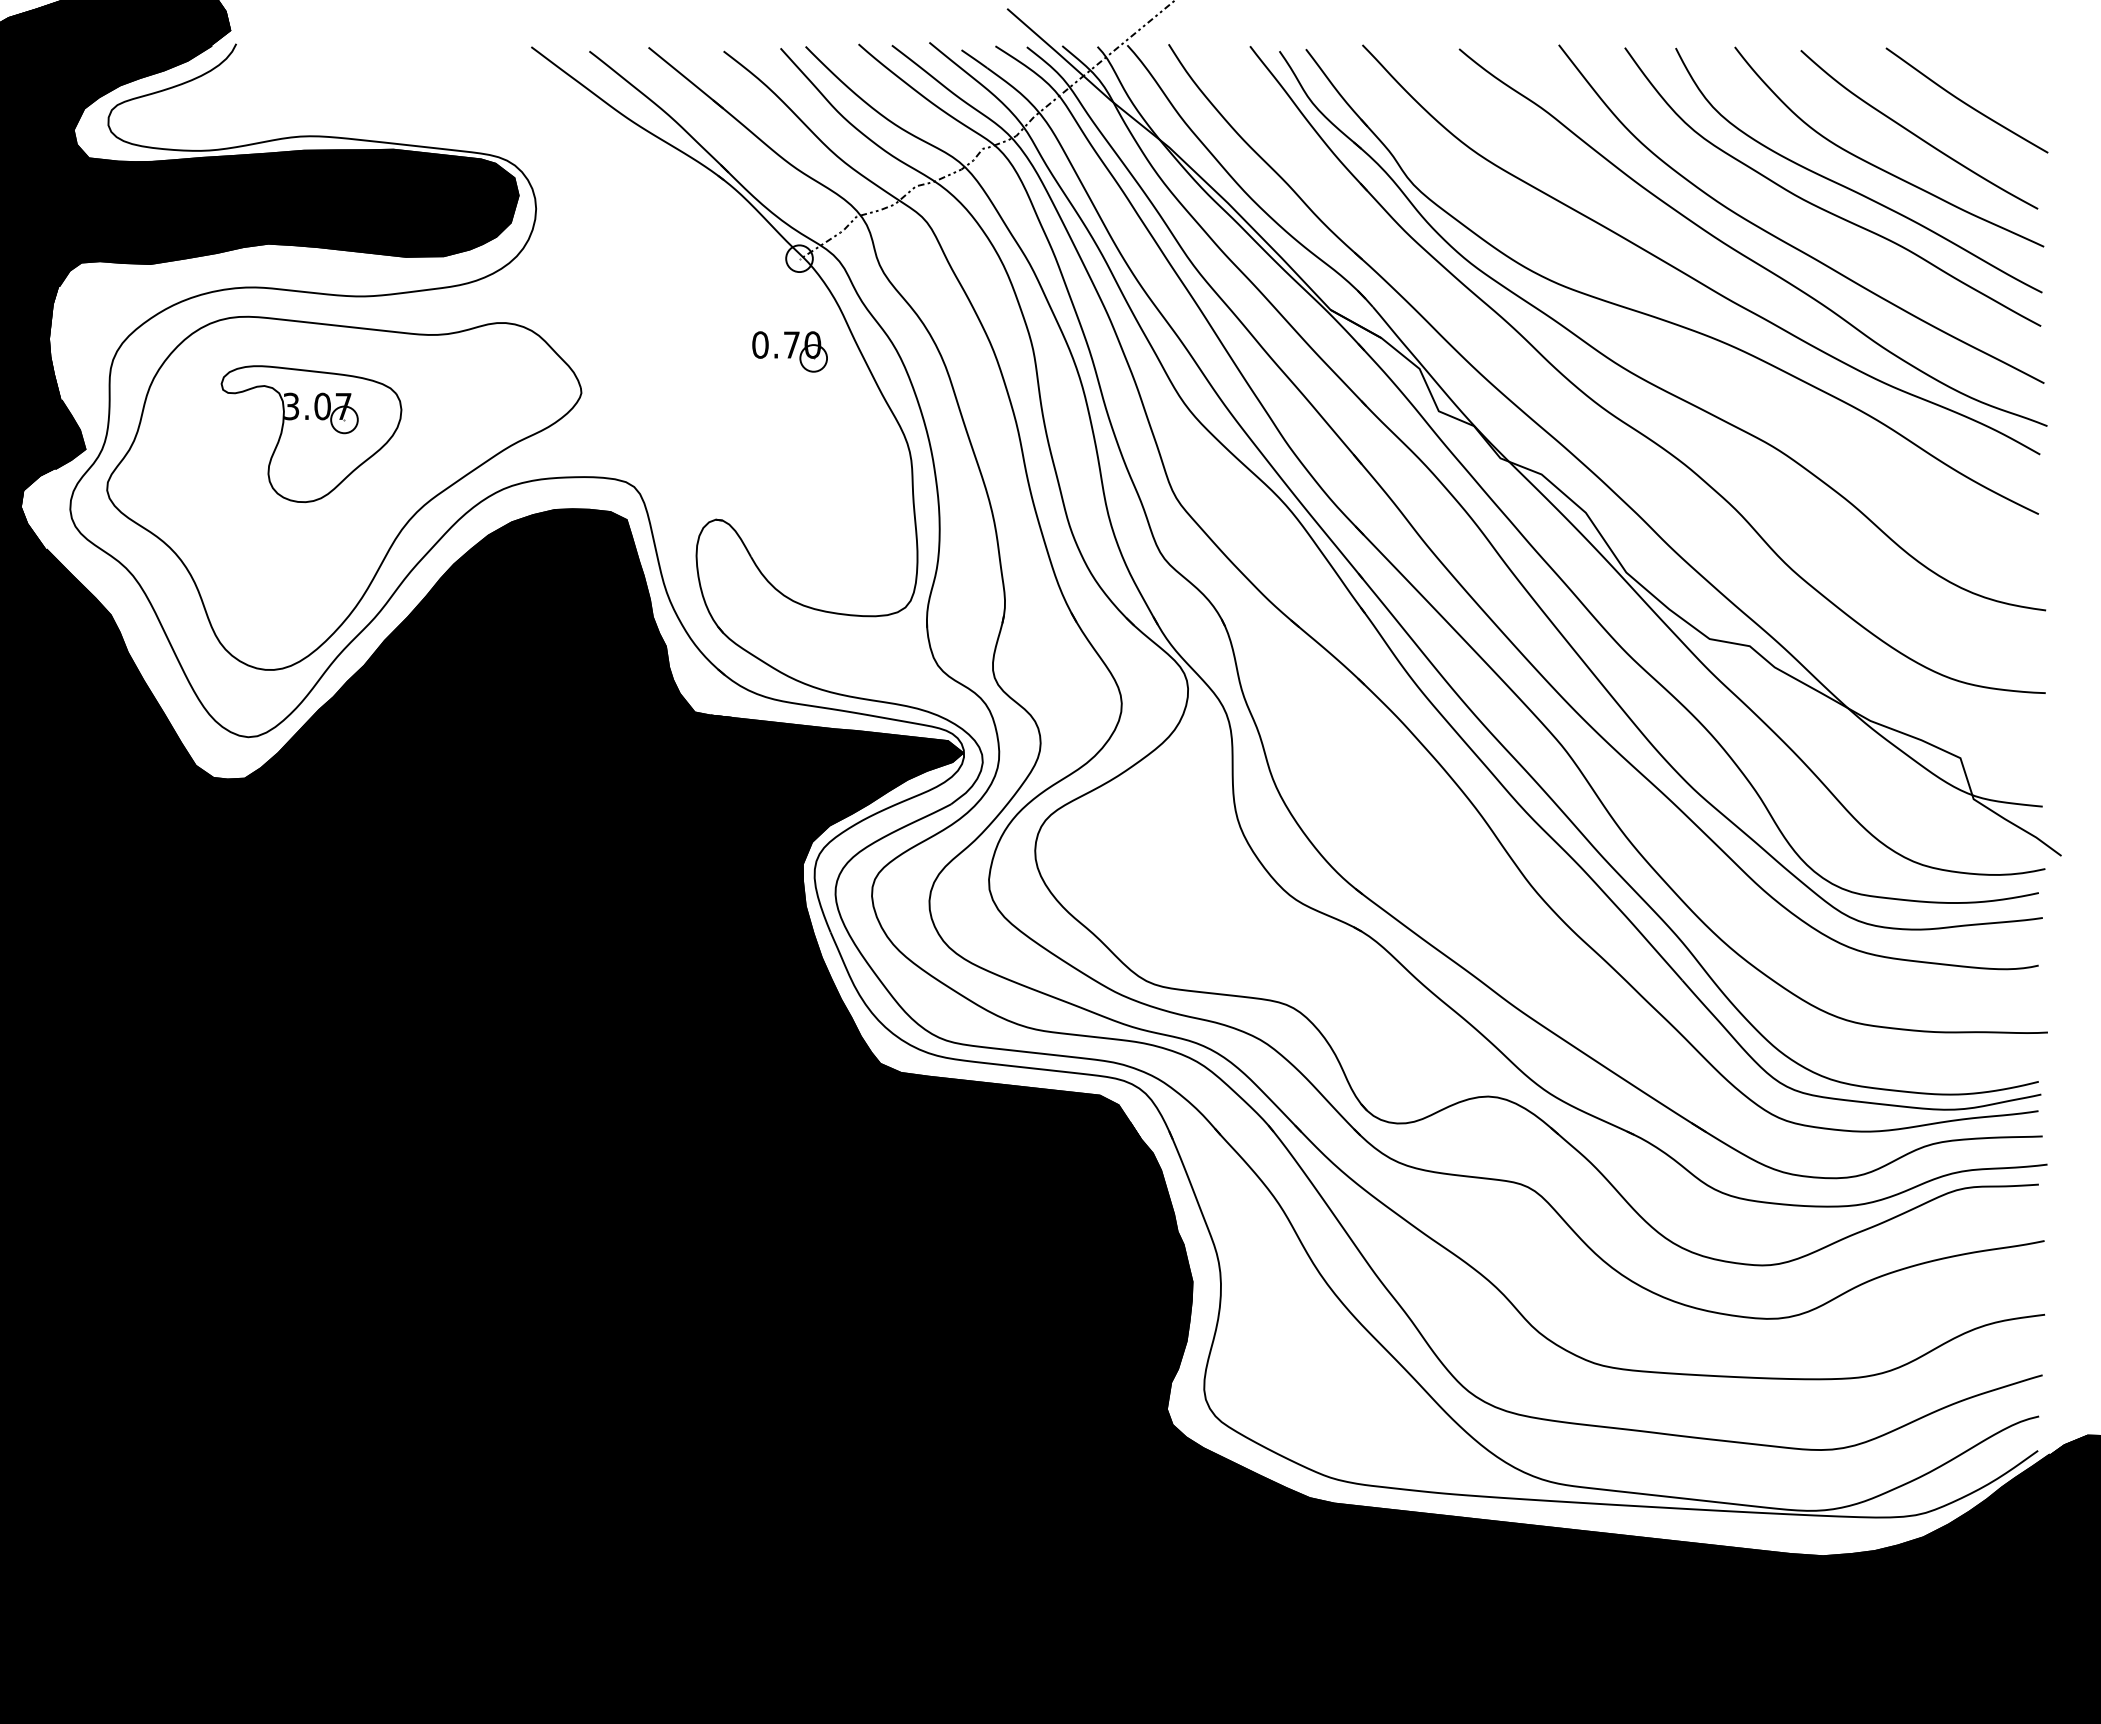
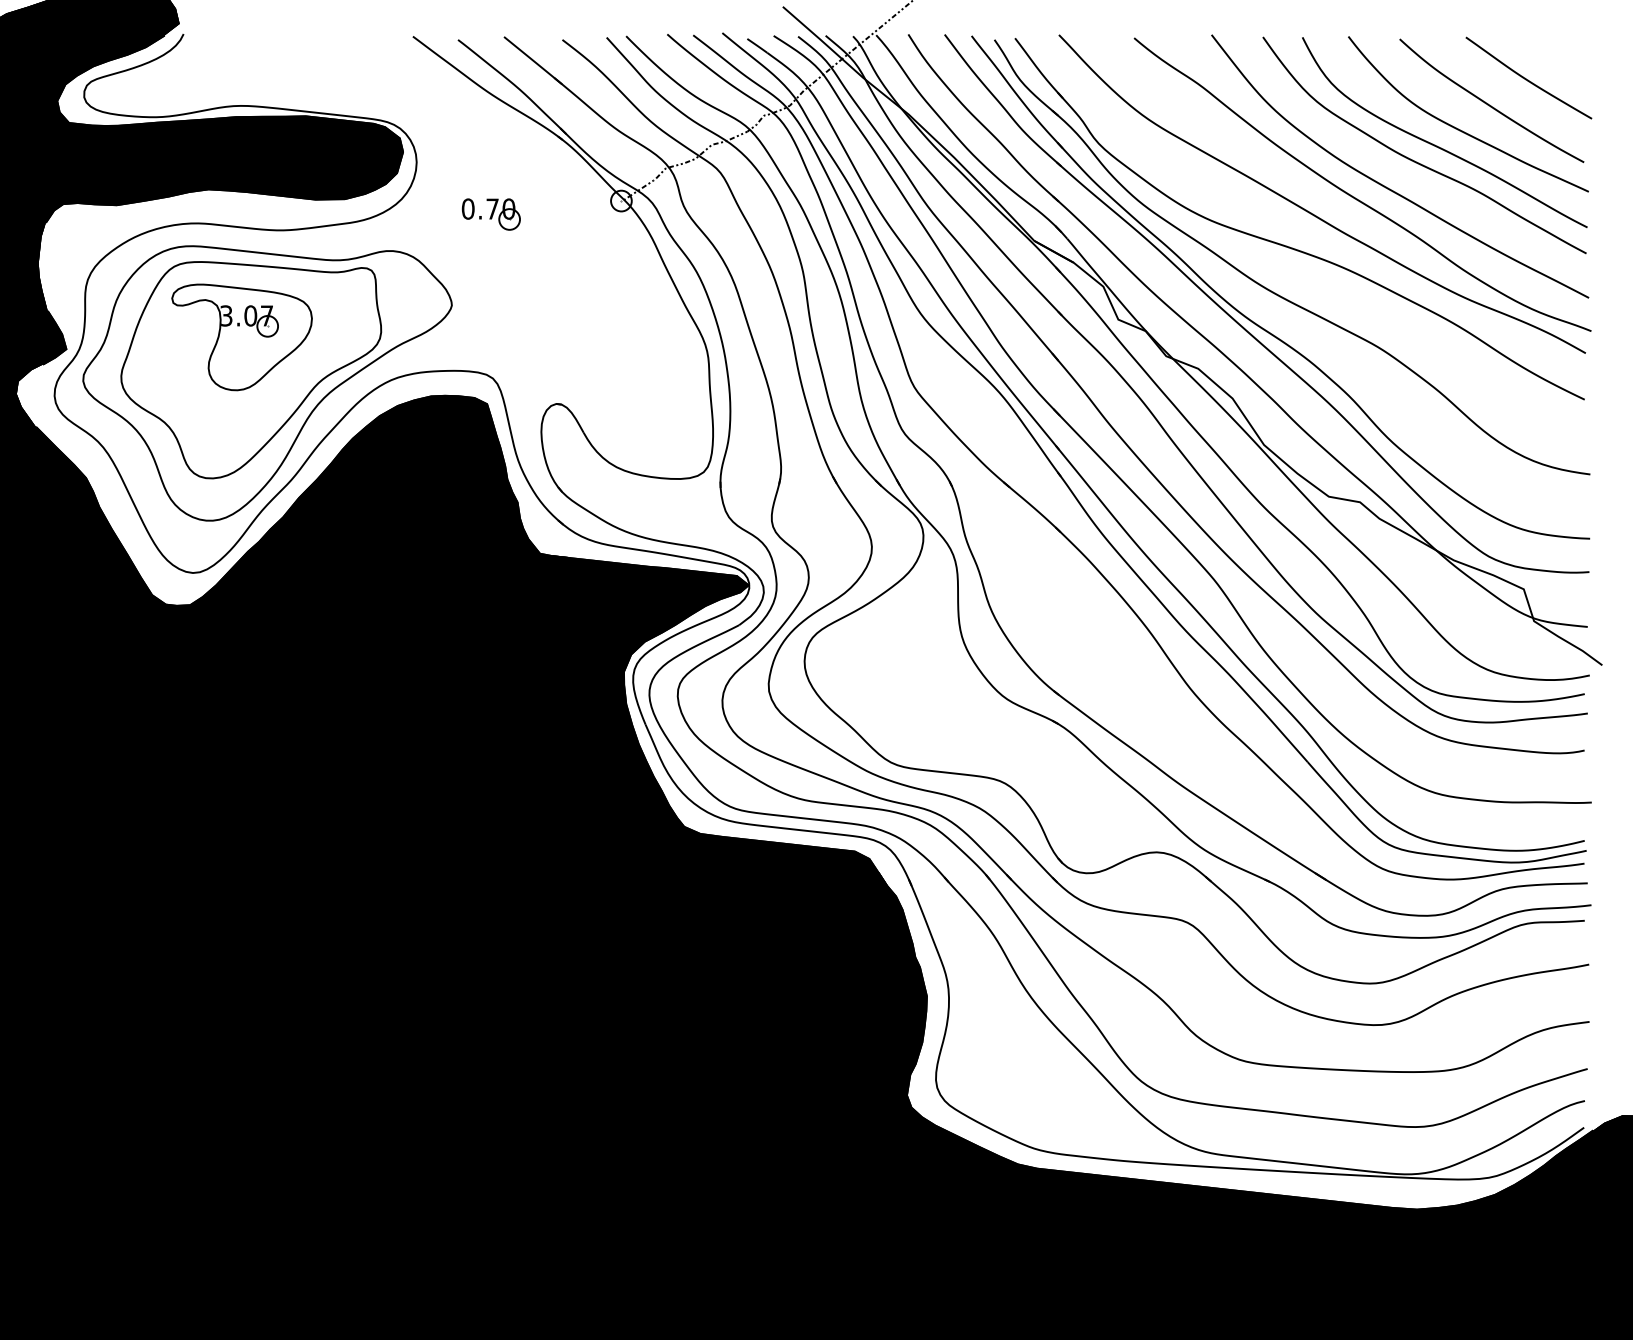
part: (789, 351) -> (490, 214), moved
part: (1599, 420) -> (1243, 326), added
part: (323, 476) -> (251, 370), added

